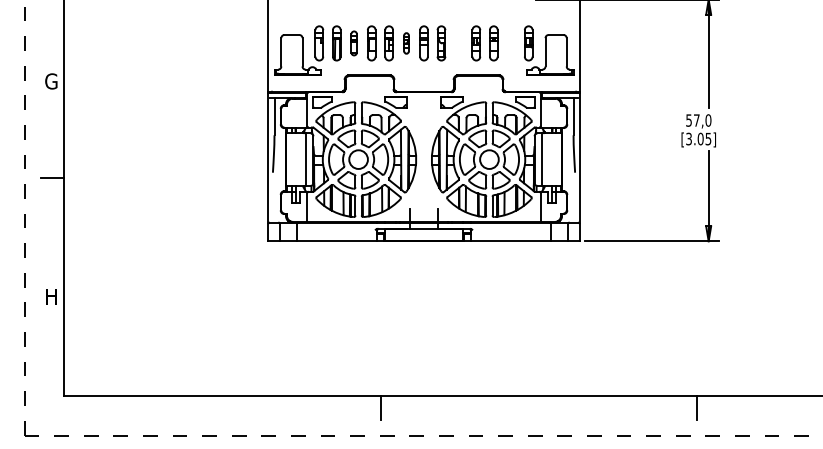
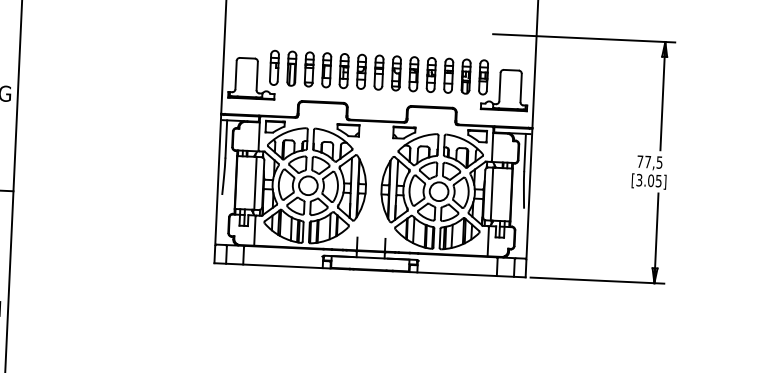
part: (353, 43) -> (308, 69), size x1.43
part: (406, 43) -> (361, 71), size x1.67
part: (458, 43) -> (413, 74), added
part: (510, 43) -> (465, 76), added
text: (698, 120) -> (649, 162), 57,0 -> 77,5

